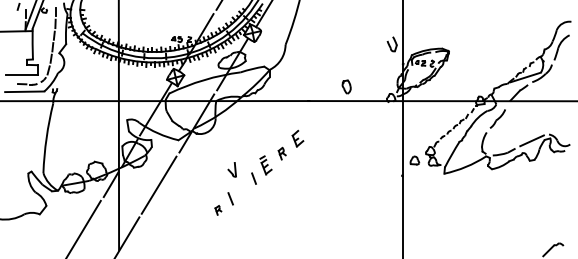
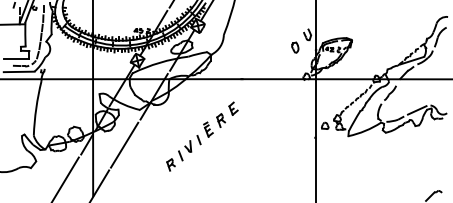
part: (346, 86) -> (295, 47), moved
part: (282, 153) -> (221, 120), size x1.43
part: (231, 169) -> (187, 146), moved
part: (218, 210) -> (171, 165), size x1.67

